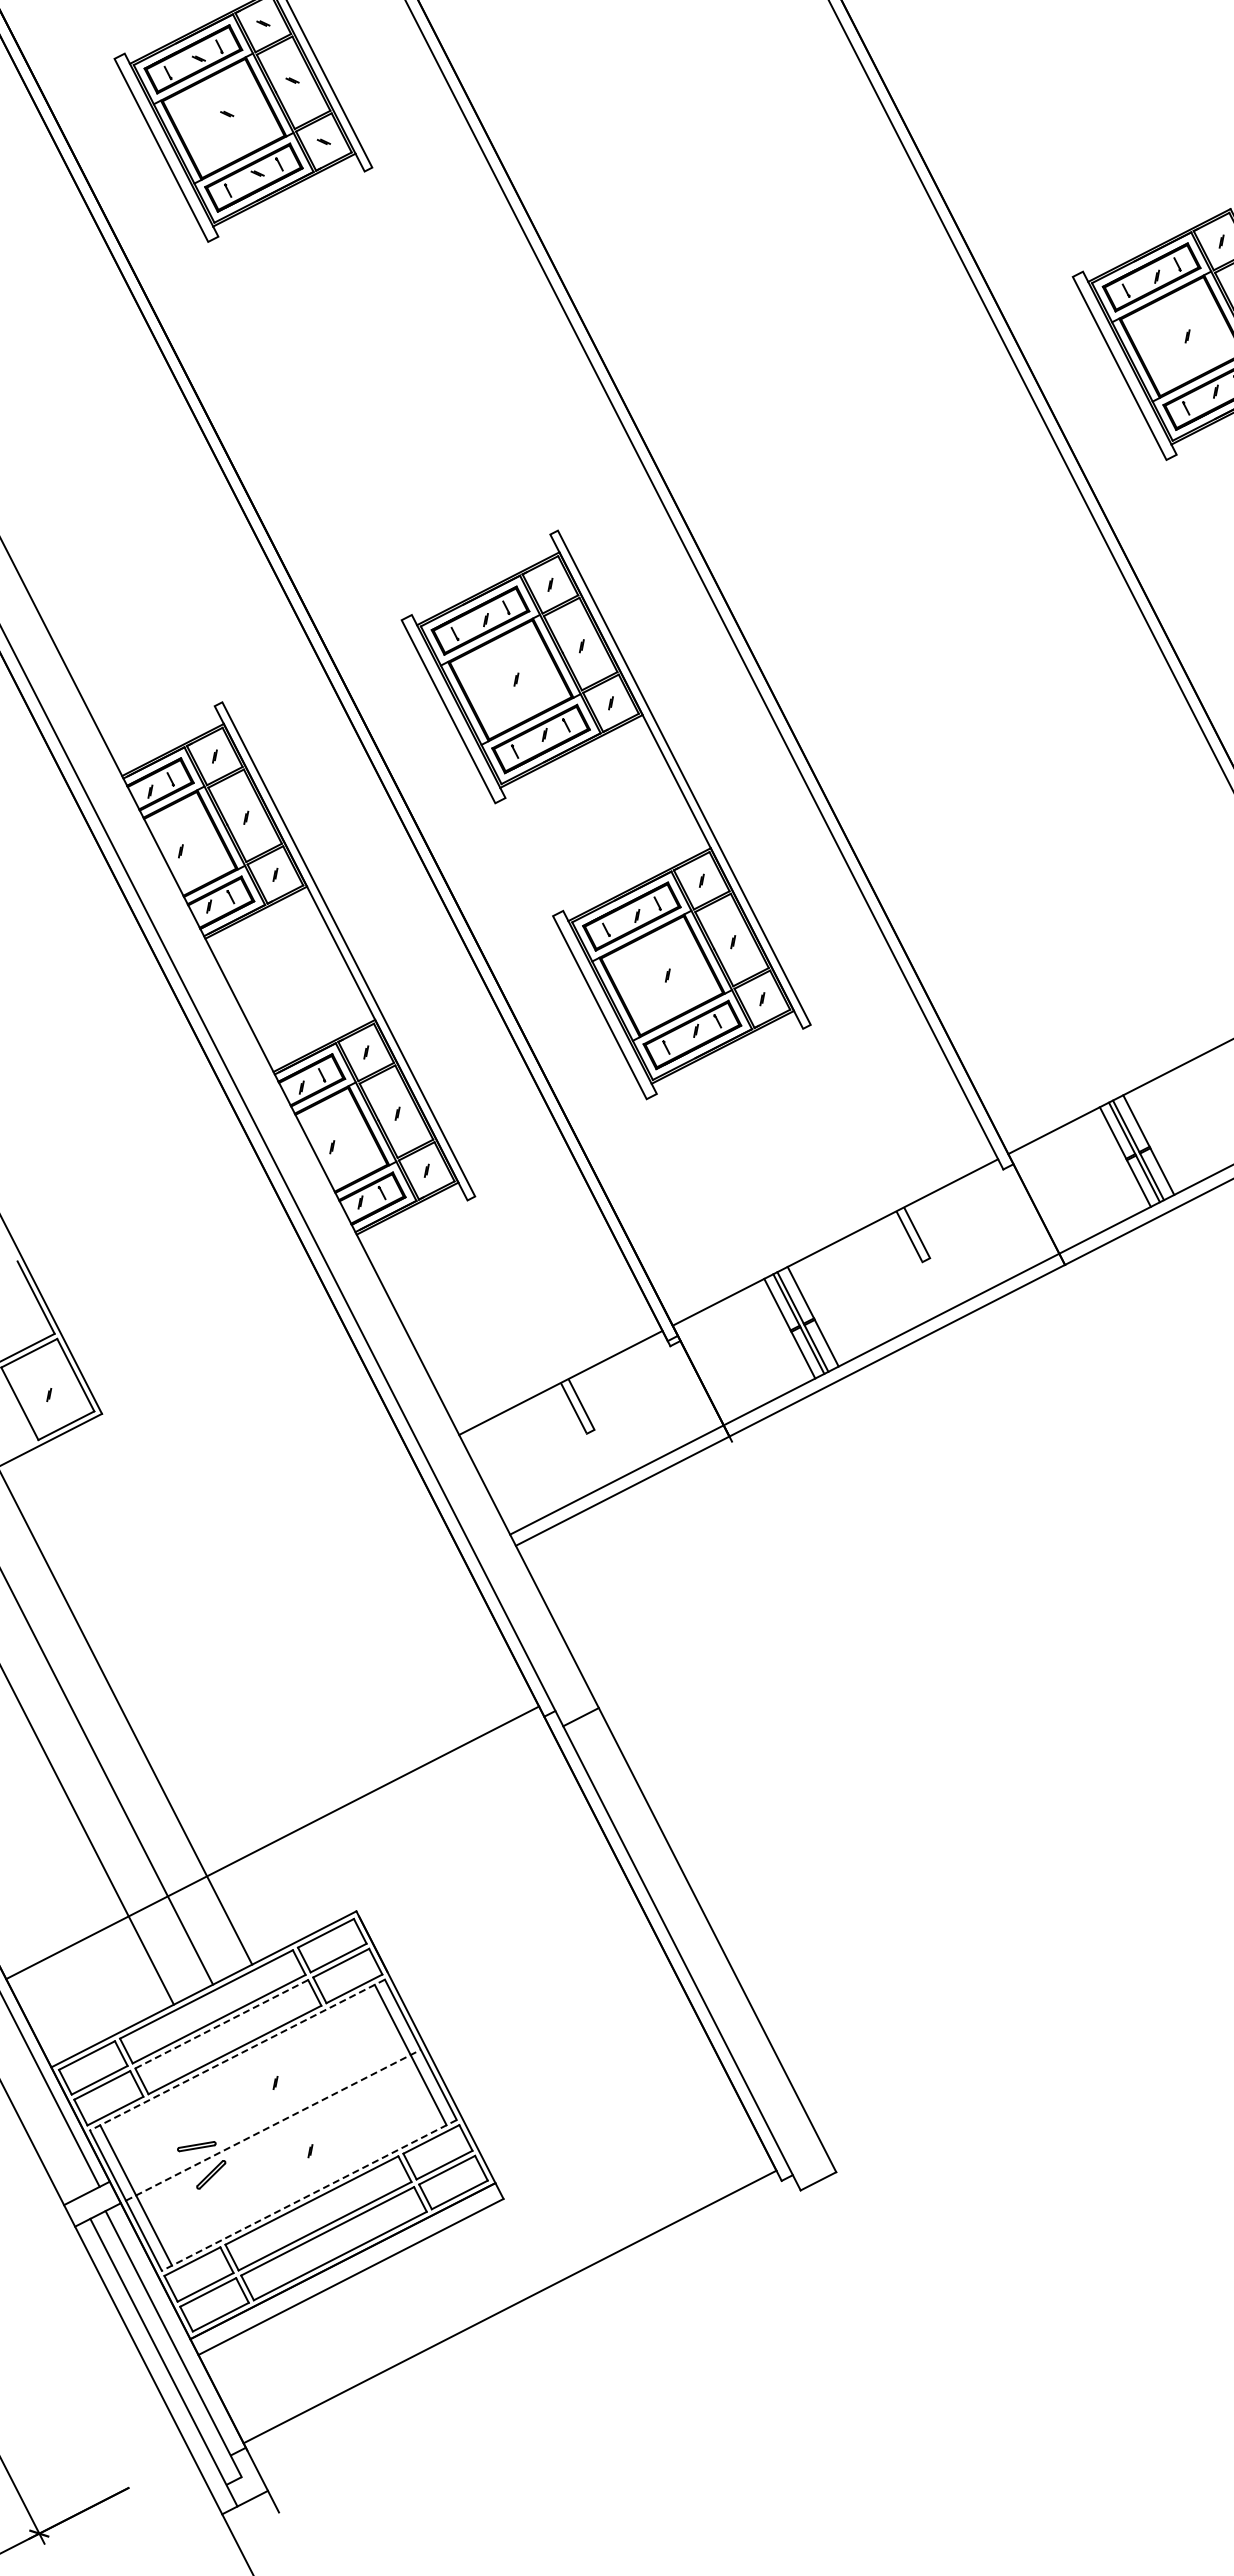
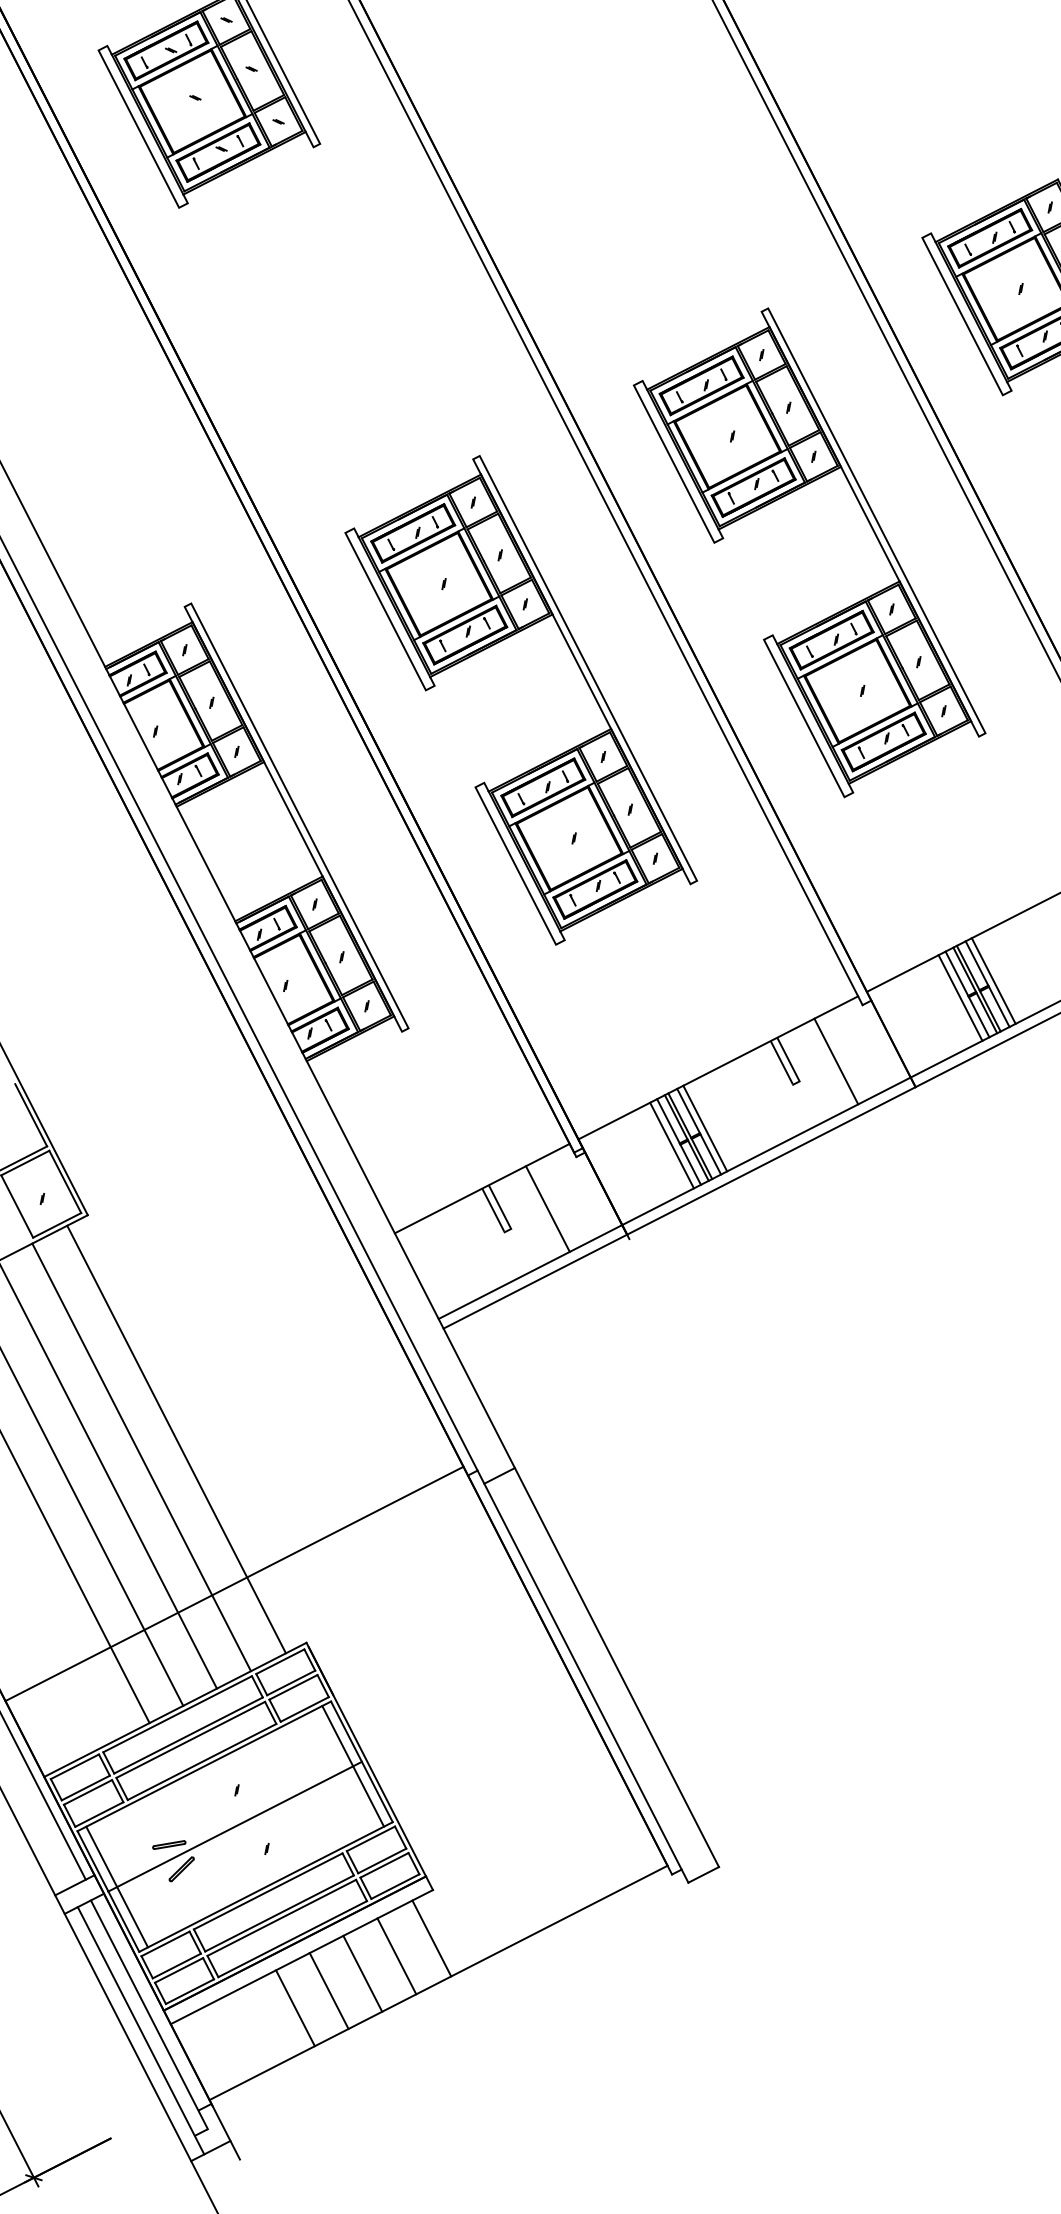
part: (910, 579) -> (782, 497), added
line: (1155, 1141) -> (993, 981), added
line: (1116, 1161) -> (959, 998), added
line: (972, 1234) -> (836, 1061), added
line: (819, 1312) -> (704, 1128), added
line: (781, 1332) -> (671, 1145), added
line: (636, 1406) -> (547, 1208), added
line: (205, 1674) -> (176, 1439), added
line: (164, 1695) -> (141, 1457), added
line: (221, 2024) -> (190, 1740), dashed -> solid
line: (237, 2055) -> (204, 1766), dashed -> solid
line: (273, 2125) -> (235, 1826), dashed -> solid
line: (309, 2195) -> (266, 1887), dashed -> solid
line: (501, 2255) -> (431, 1938), added
line: (461, 2275) -> (396, 1955), added
line: (421, 2296) -> (362, 1973), added
line: (382, 2316) -> (328, 1991), added
line: (343, 2336) -> (295, 2008), added

